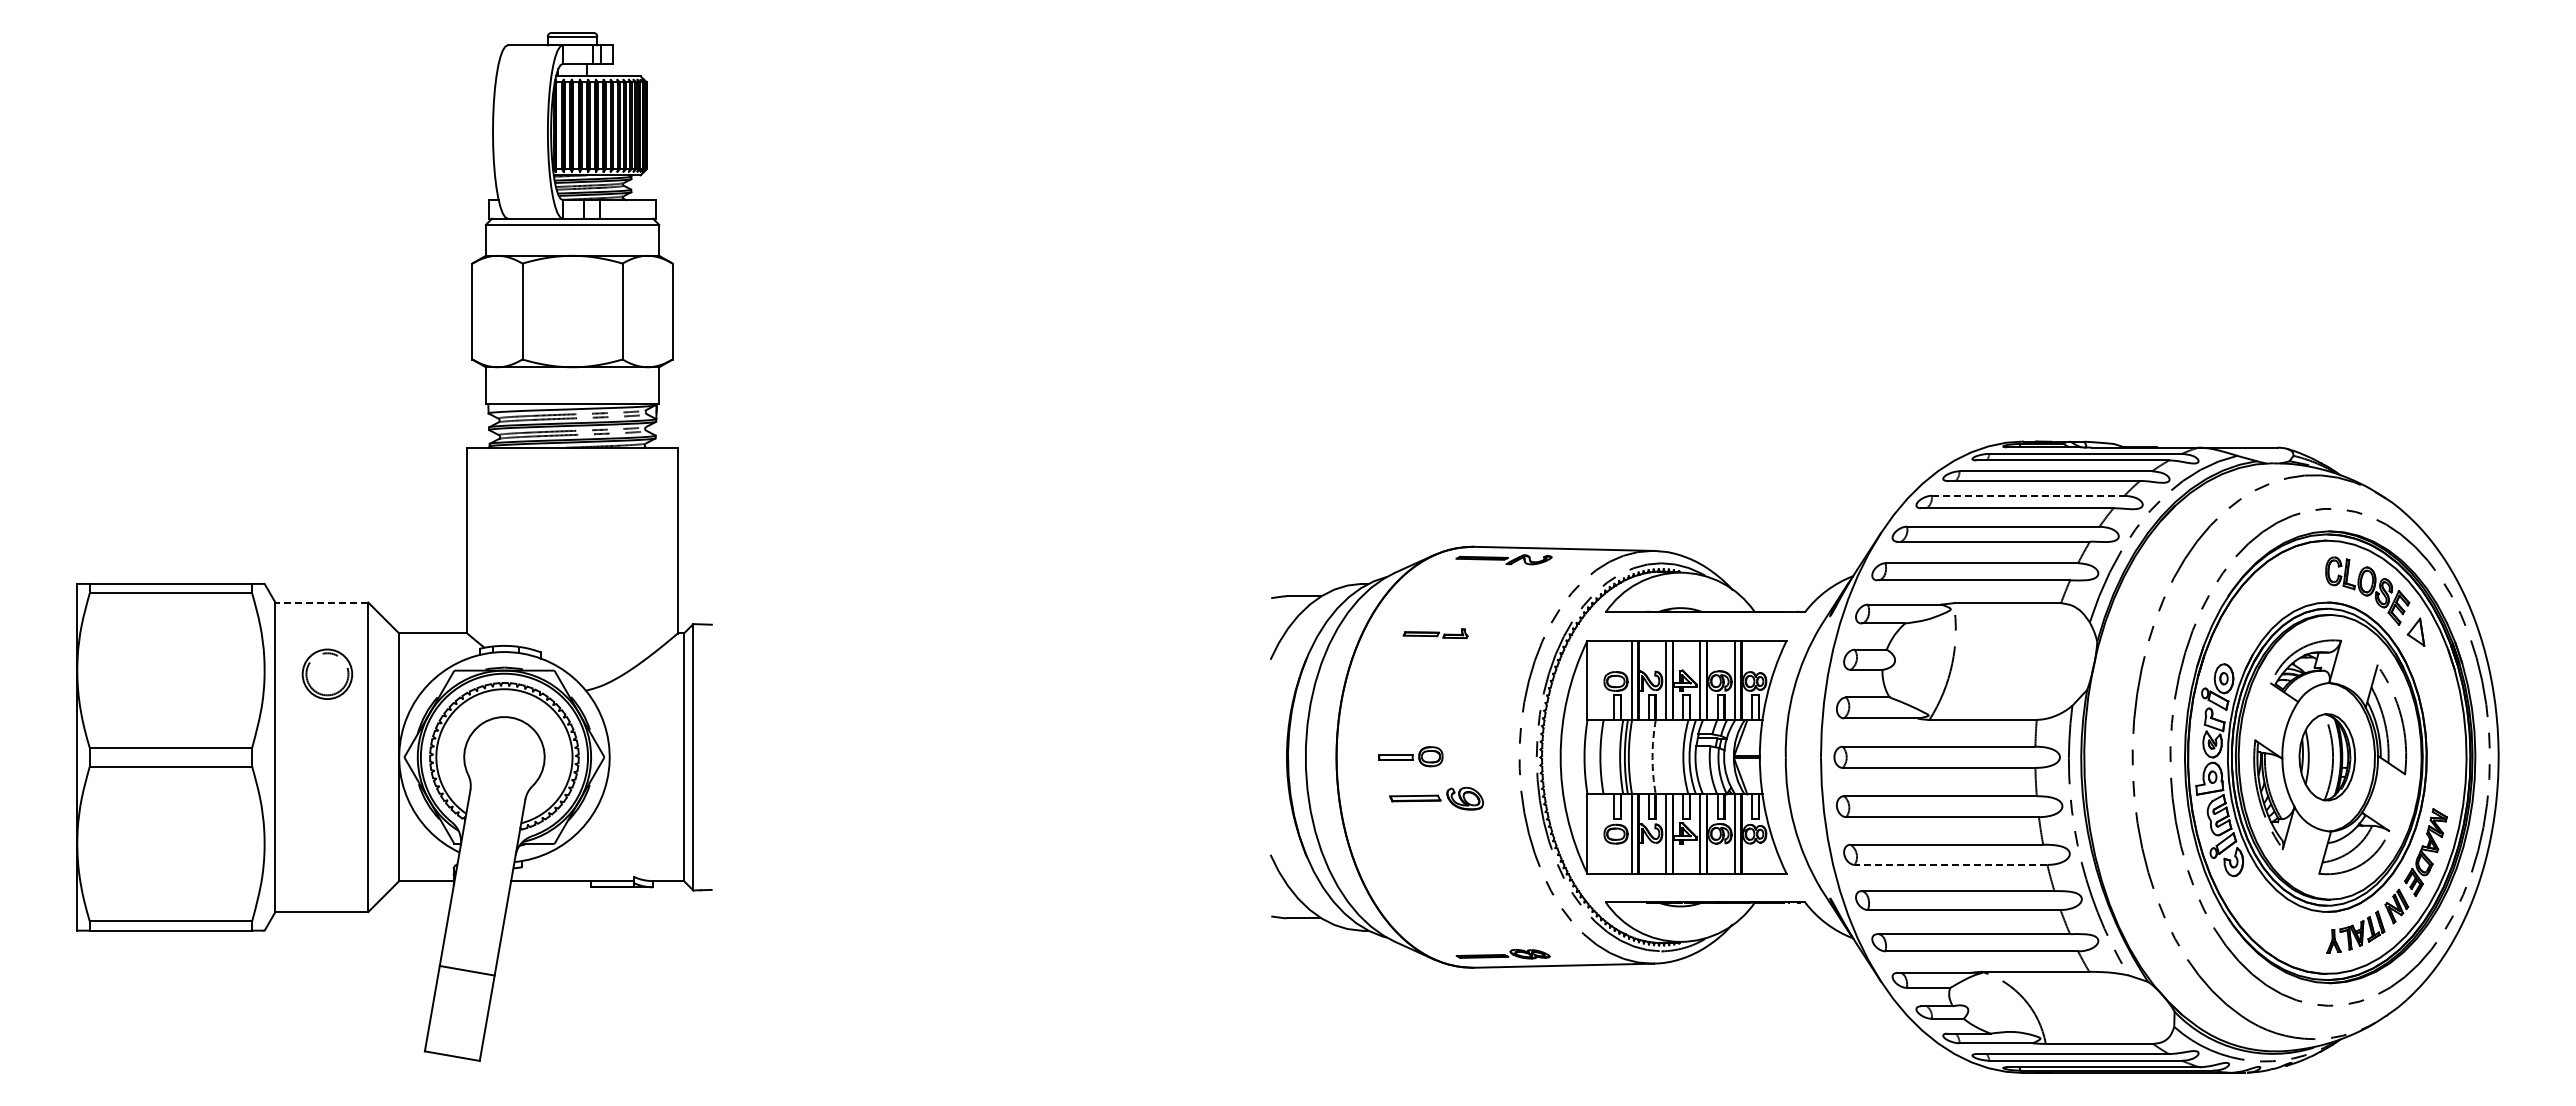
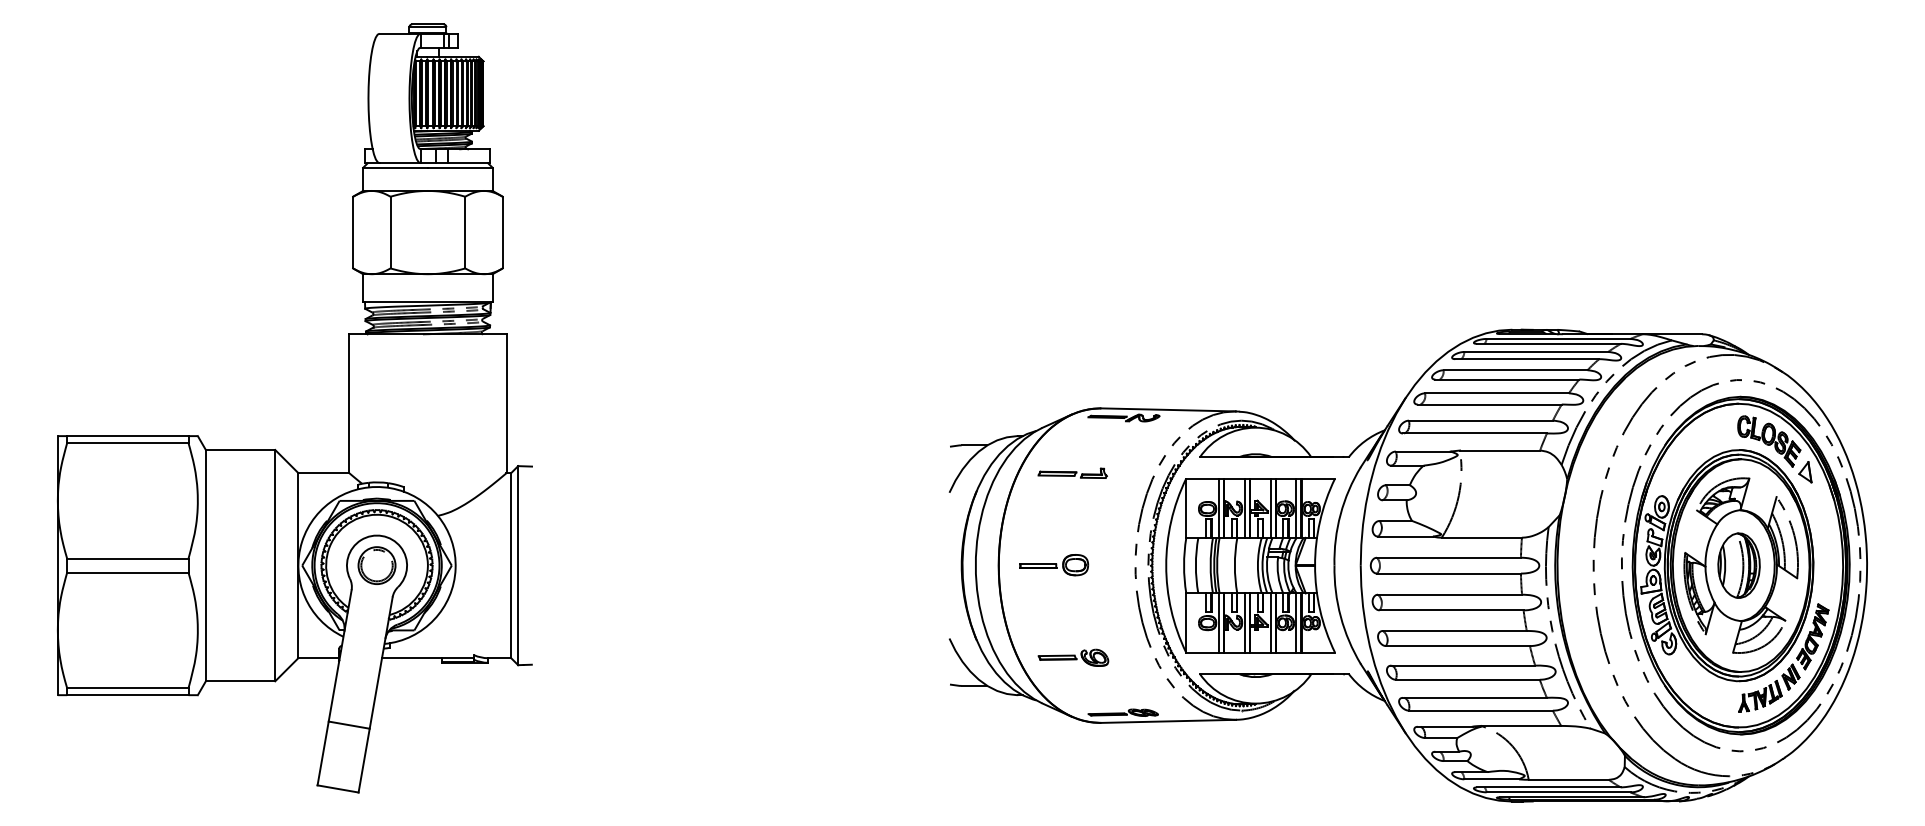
line: (2028, 495) -> (1515, 370), dashed -> solid
line: (321, 602) -> (240, 449), dashed -> solid
part: (1435, 633) -> (1072, 473), size x1.43
part: (327, 673) -> (377, 565), moved
part: (1410, 756) -> (1054, 565), size x1.43
arc: (1652, 757) -> (1234, 565), dashed -> solid
part: (1436, 798) -> (1073, 657), moved
line: (1950, 864) -> (1457, 645), dashed -> solid

